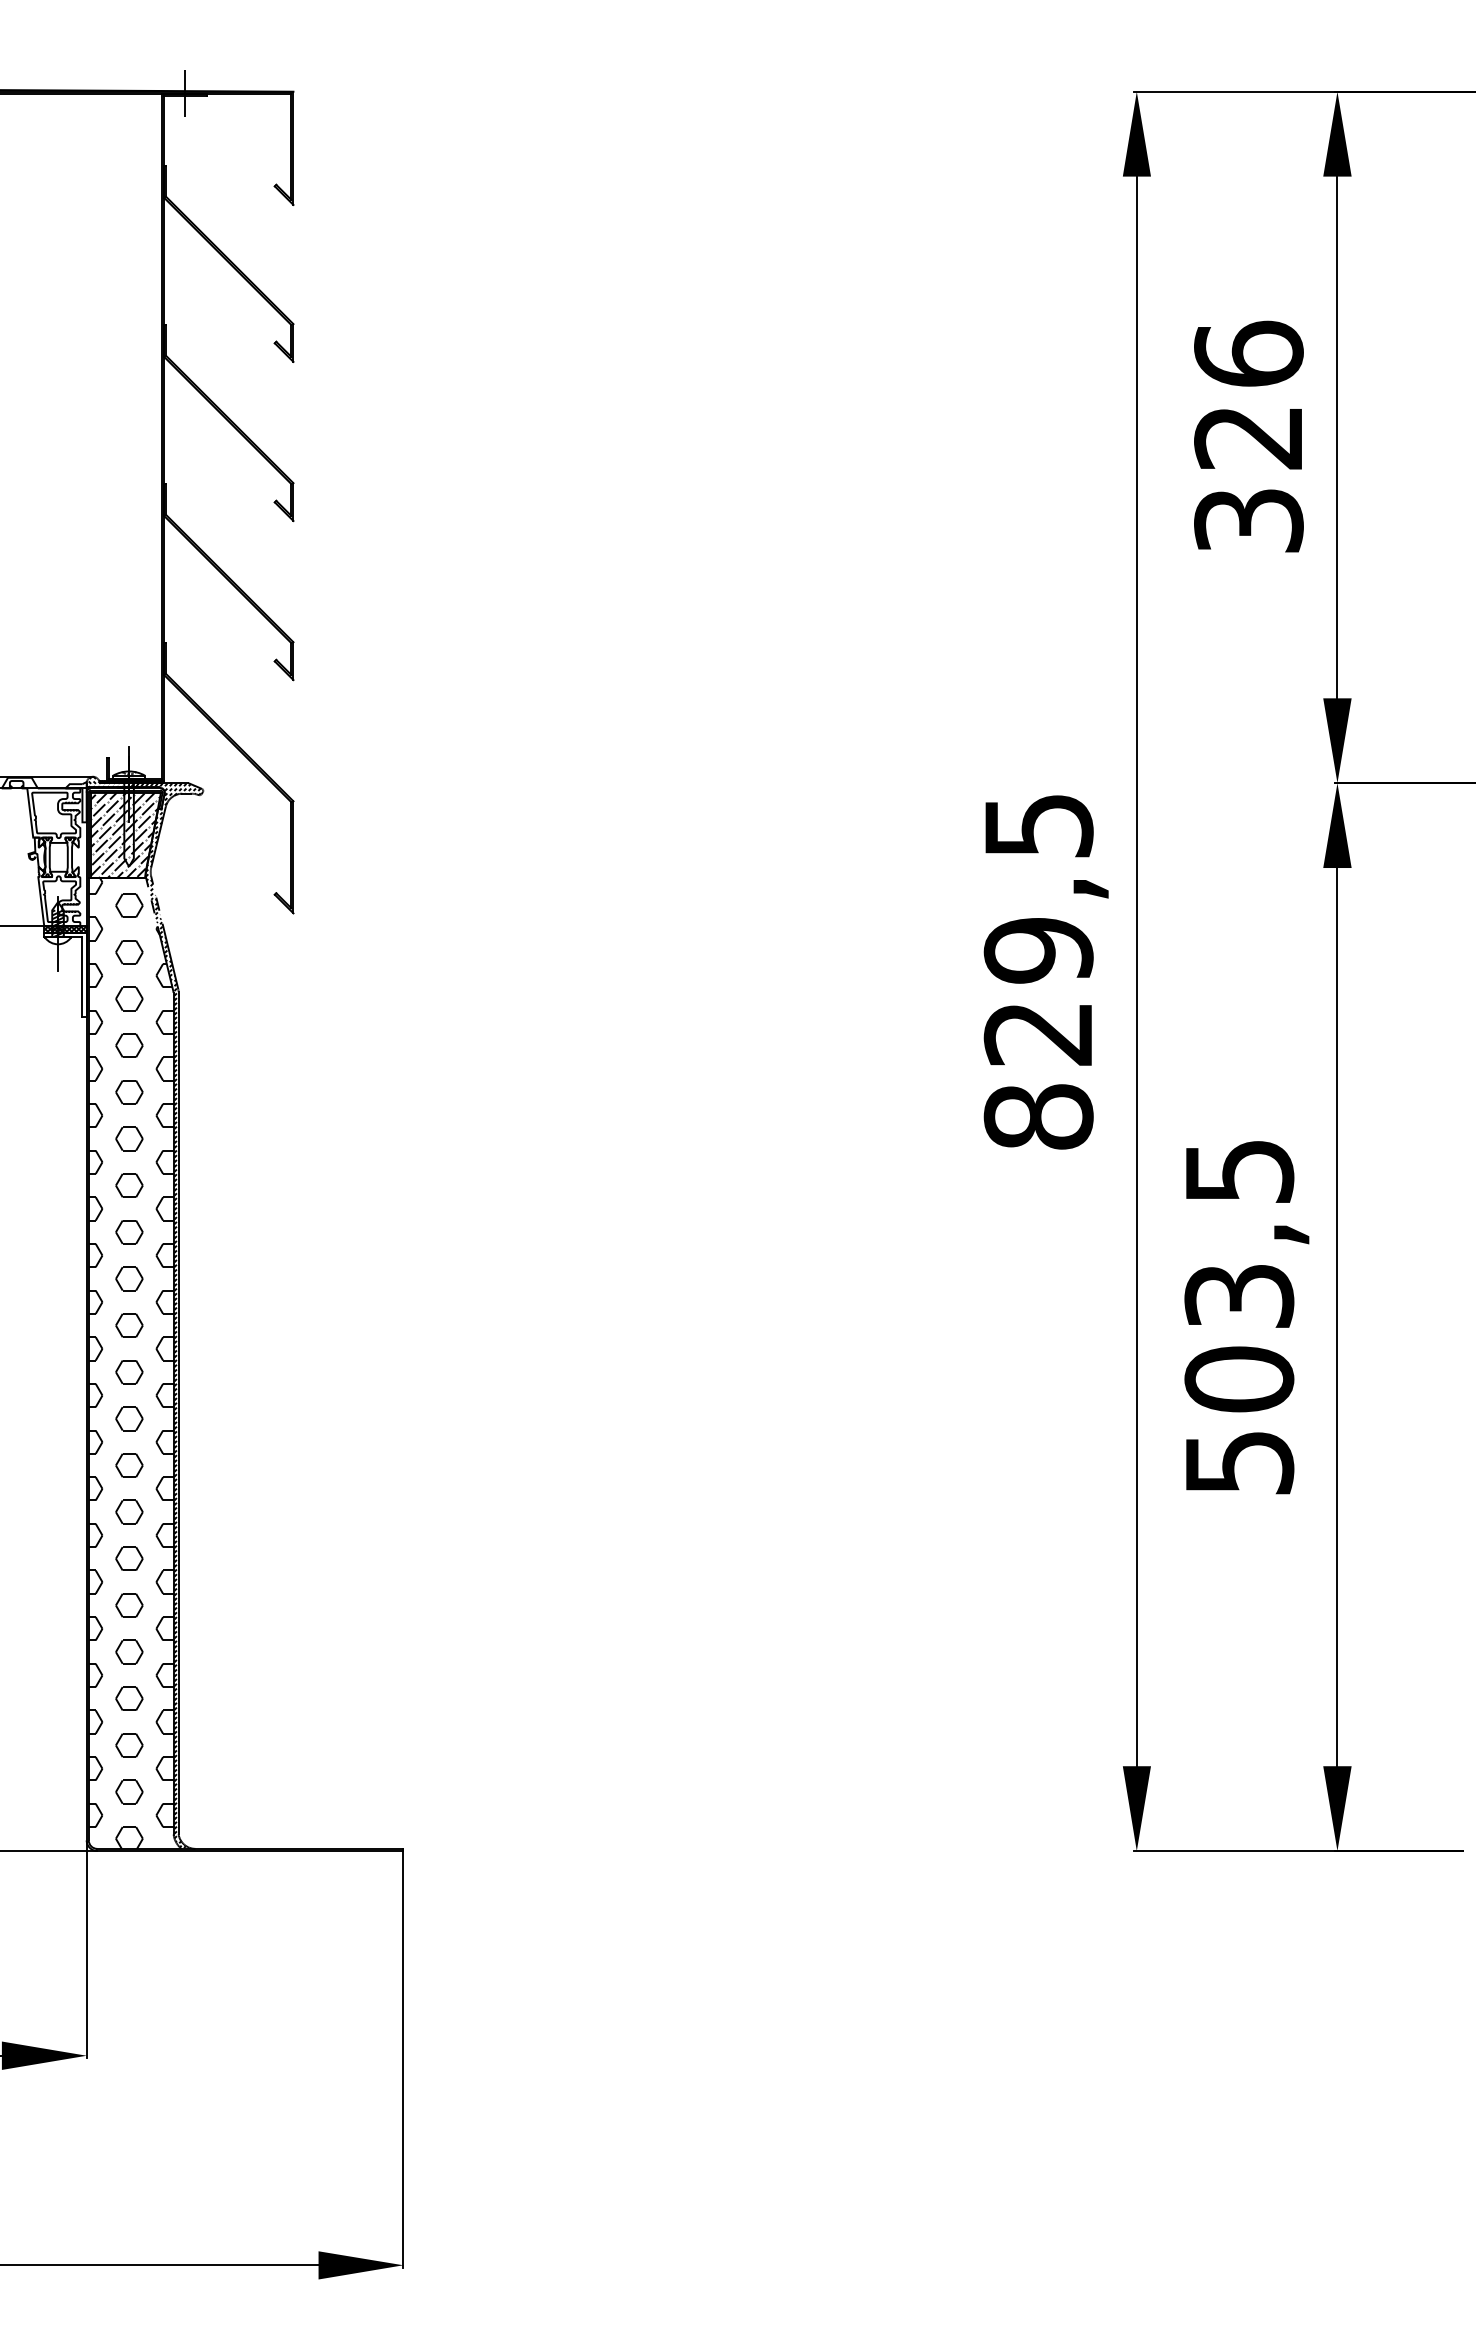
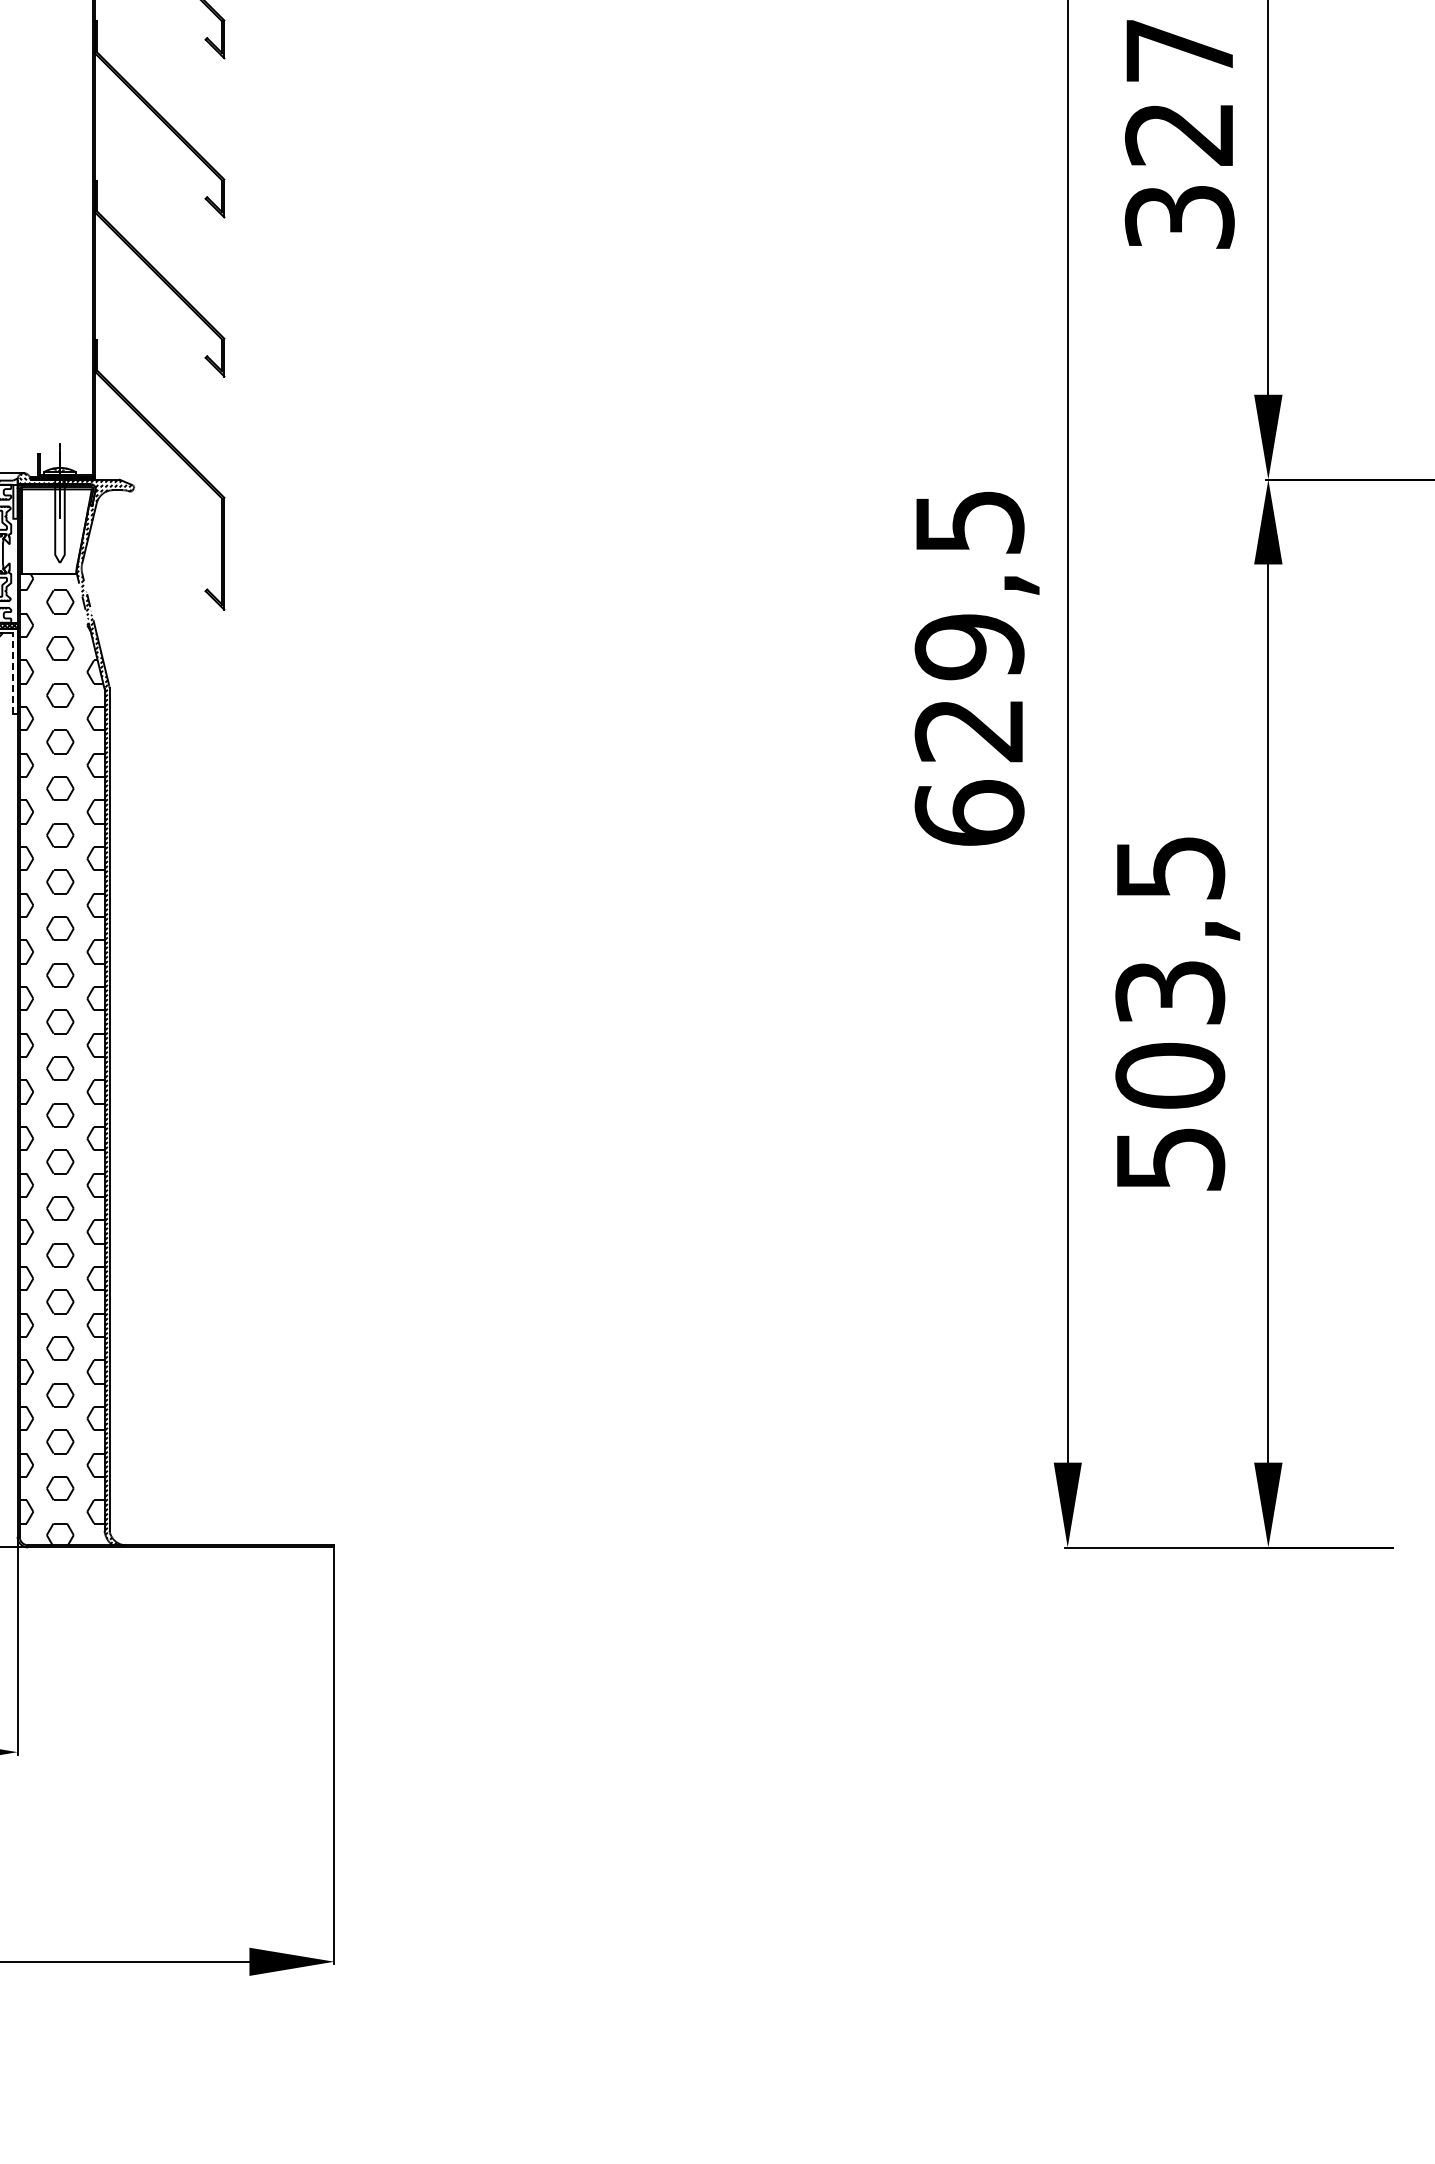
text: (1248, 353) -> (1179, 49), 326 -> 327
hatch: (125, 834) -> (56, 530), removed
line: (82, 976) -> (13, 672), solid -> dashed
text: (1038, 1116) -> (969, 812), 829,5 -> 629,5

